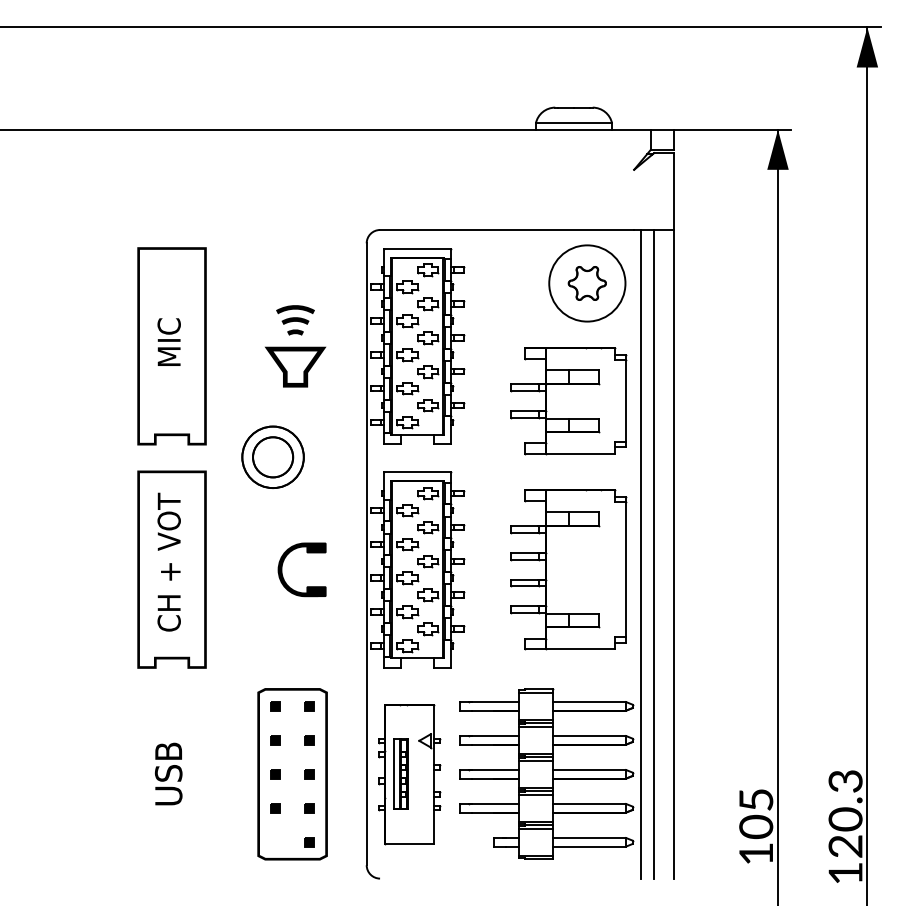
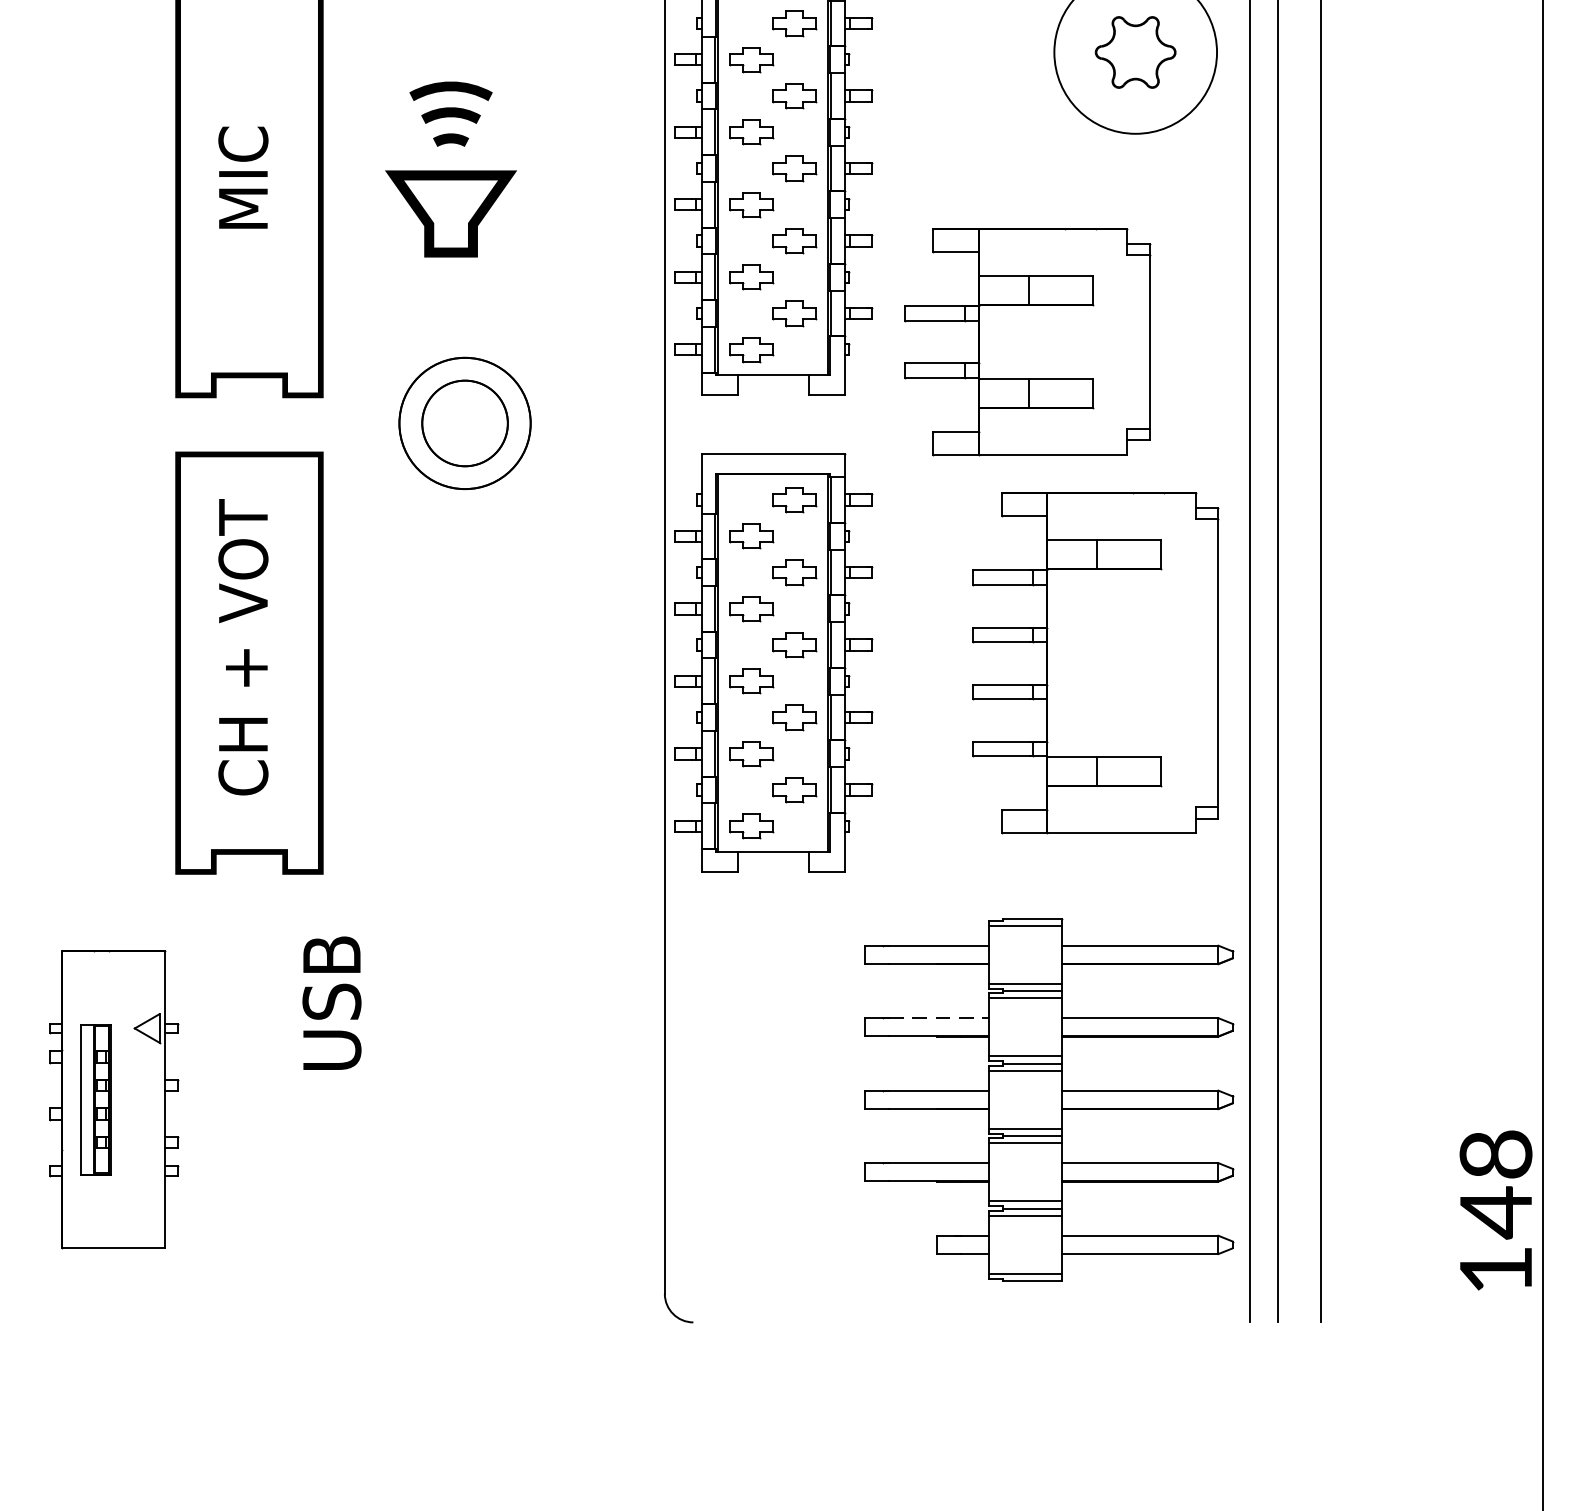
part: (295, 346) -> (451, 169), moved
part: (568, 401) -> (1027, 342), moved
part: (307, 553) -> (538, 628), removed
line: (495, 736) -> (939, 1019), solid -> dashed
text: (168, 773) -> (331, 1002), moved
part: (292, 774) -> (506, 1100), removed
part: (409, 774) -> (113, 1100), moved
text: (756, 813) -> (1496, 1183), 105 -> 148

